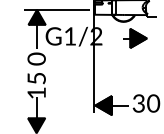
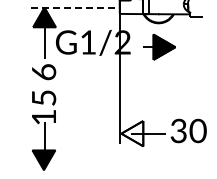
line: (57, 9) -> (71, 7), solid -> dashed
part: (134, 38) -> (159, 47), moved
text: (36, 58) -> (43, 71), 0 -> 6
fill: (103, 105) -> (132, 133), removed

